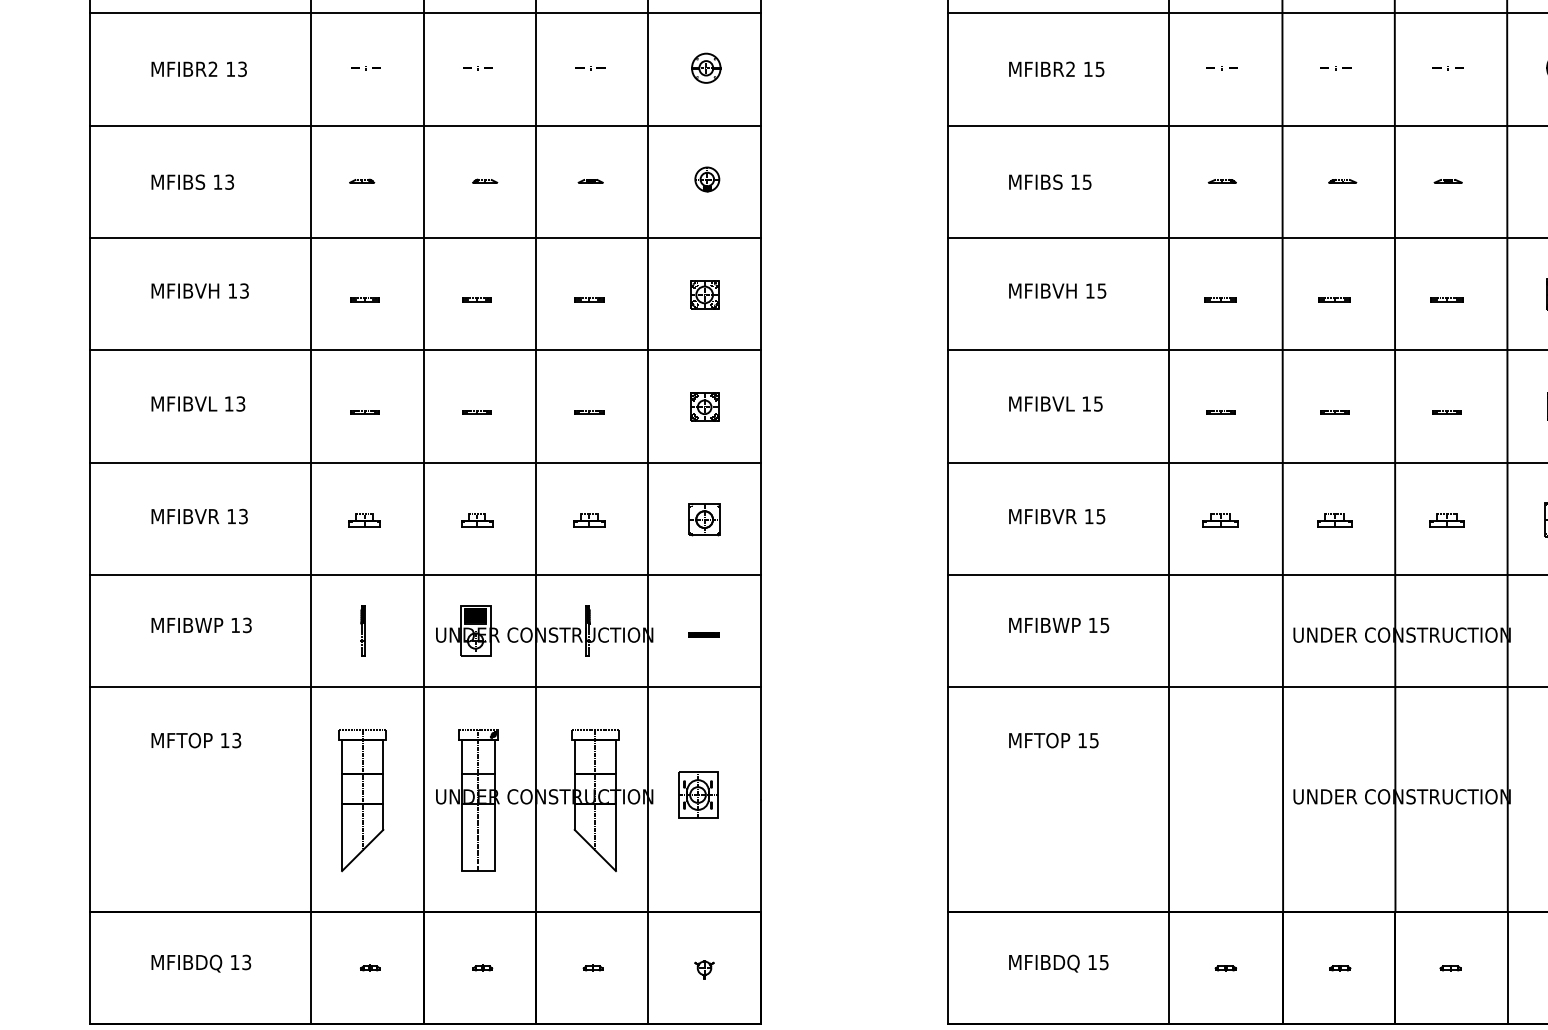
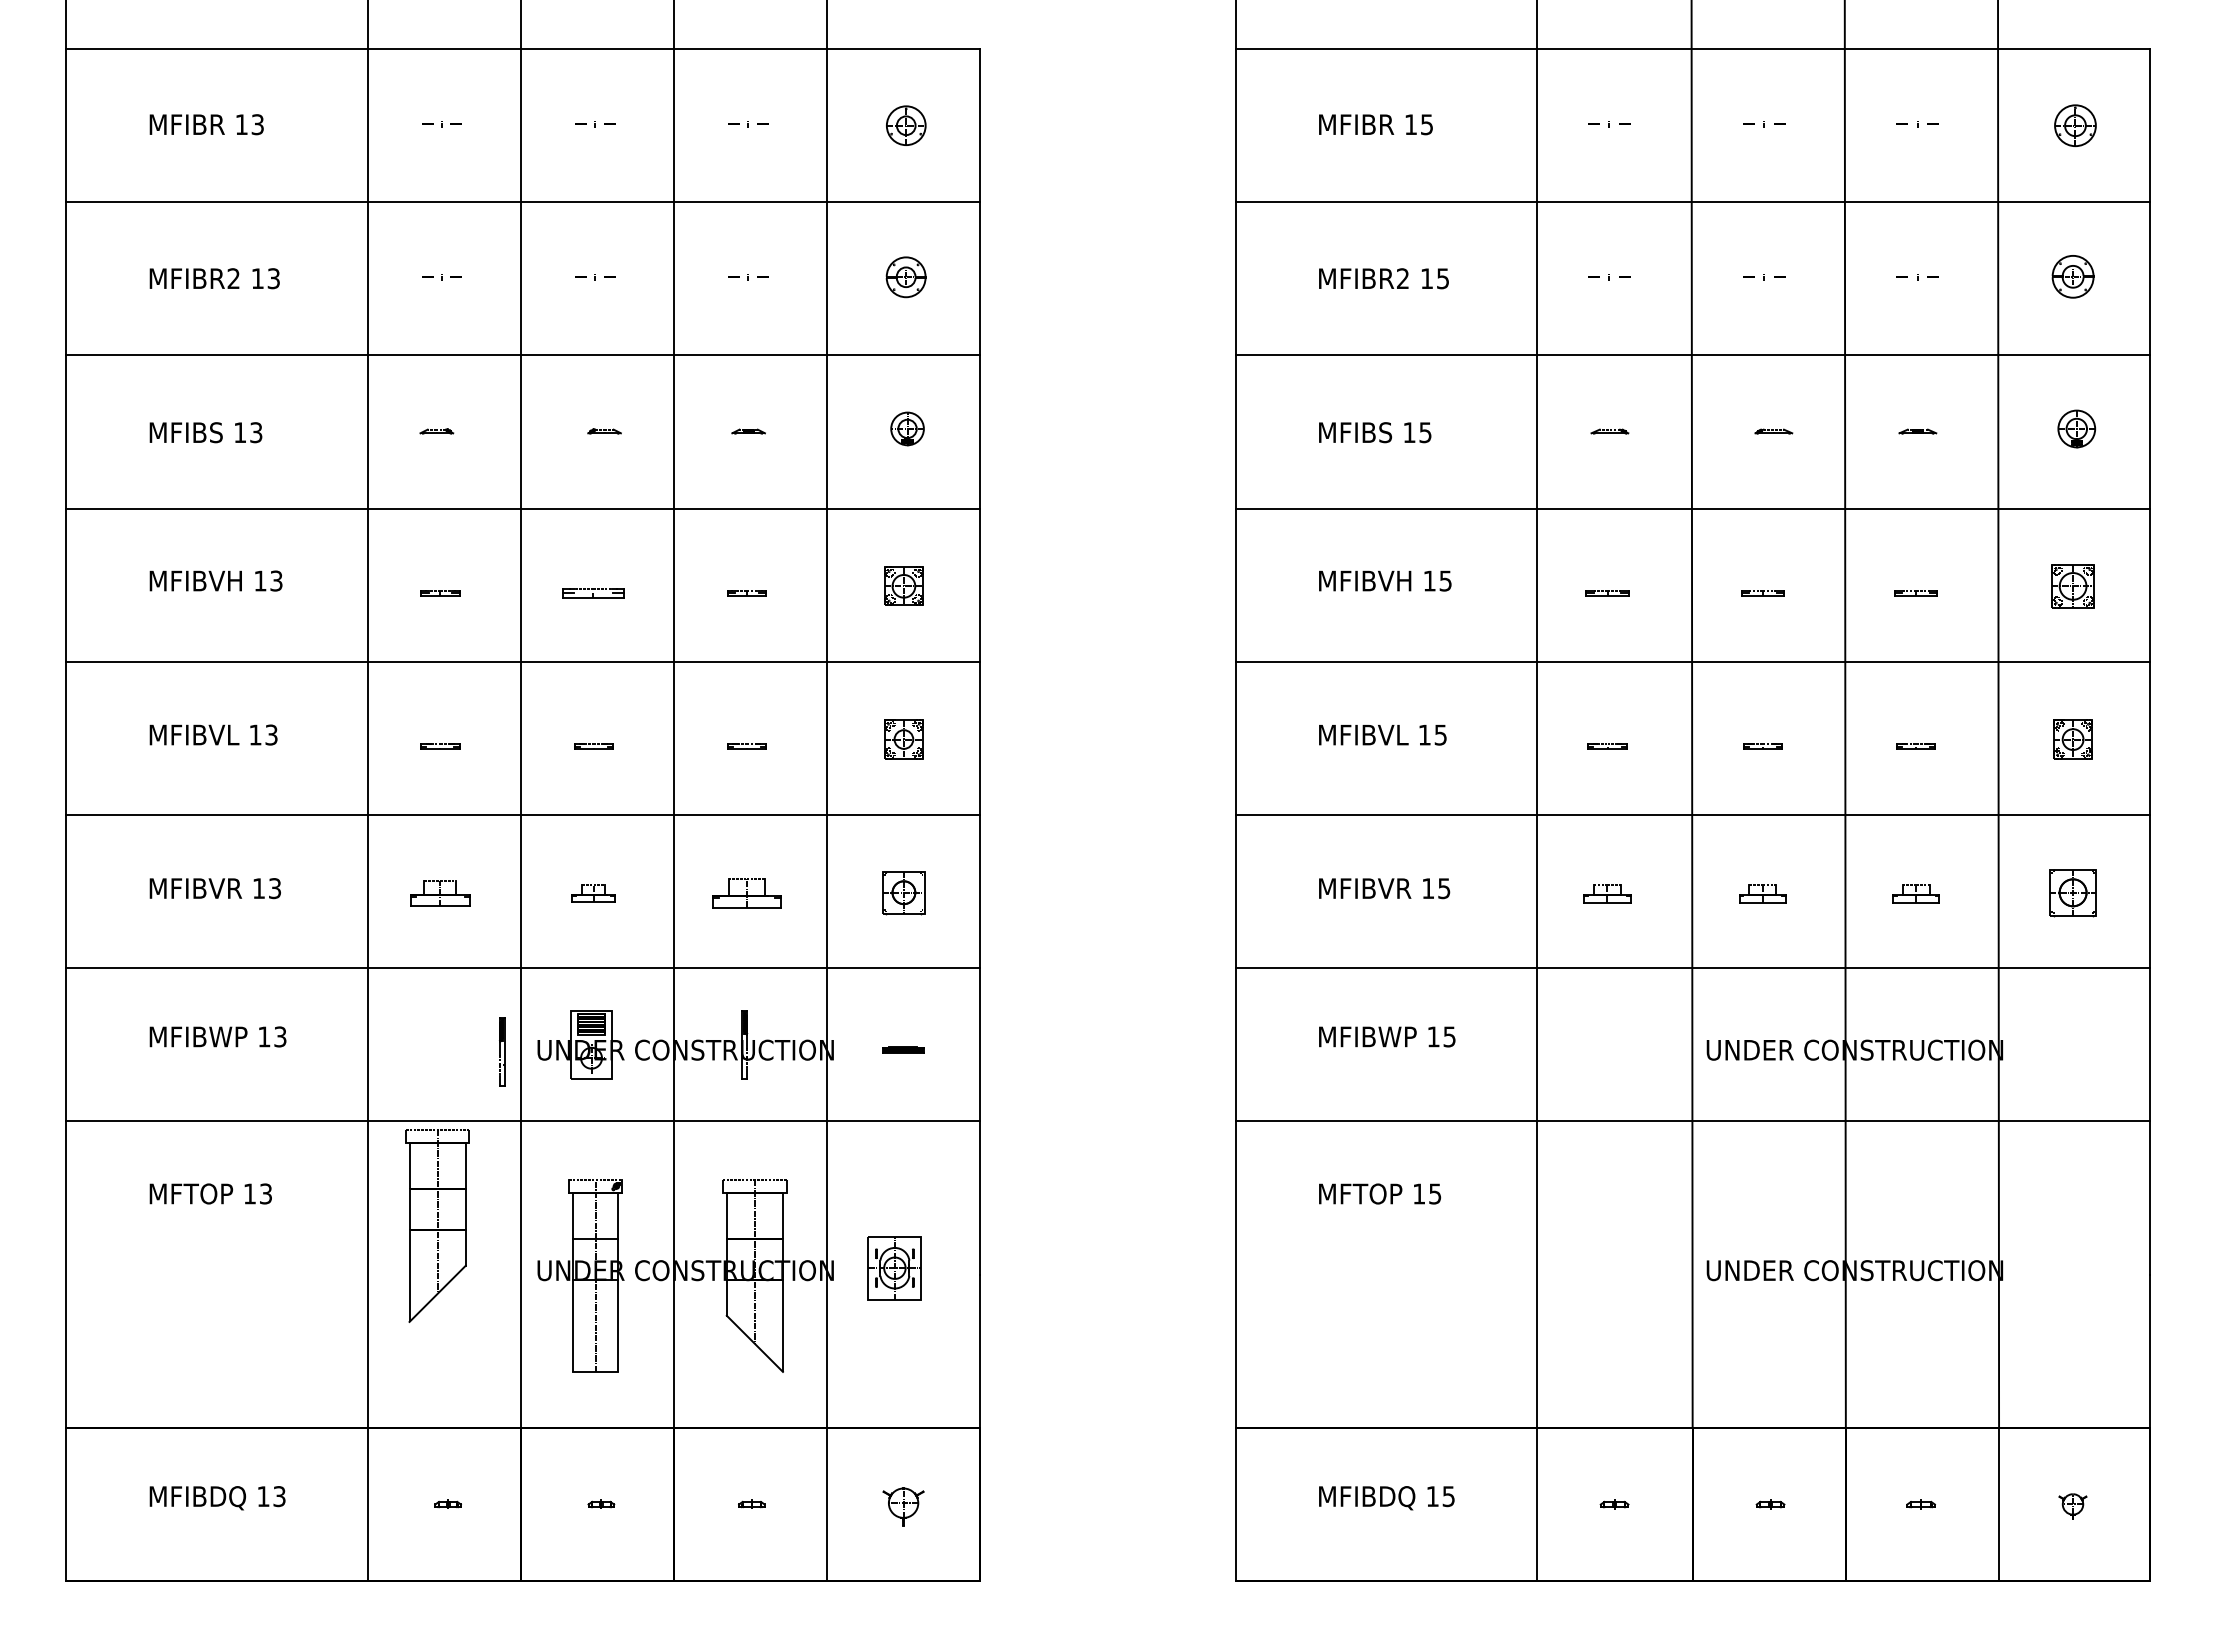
part: (476, 300) -> (593, 593), size x1.6
part: (364, 520) -> (440, 893), size x1.4
part: (589, 520) -> (746, 893), size x1.6
part: (363, 630) -> (502, 1051), moved
part: (362, 800) -> (437, 1225), moved
part: (704, 969) -> (903, 1506), size x1.6

